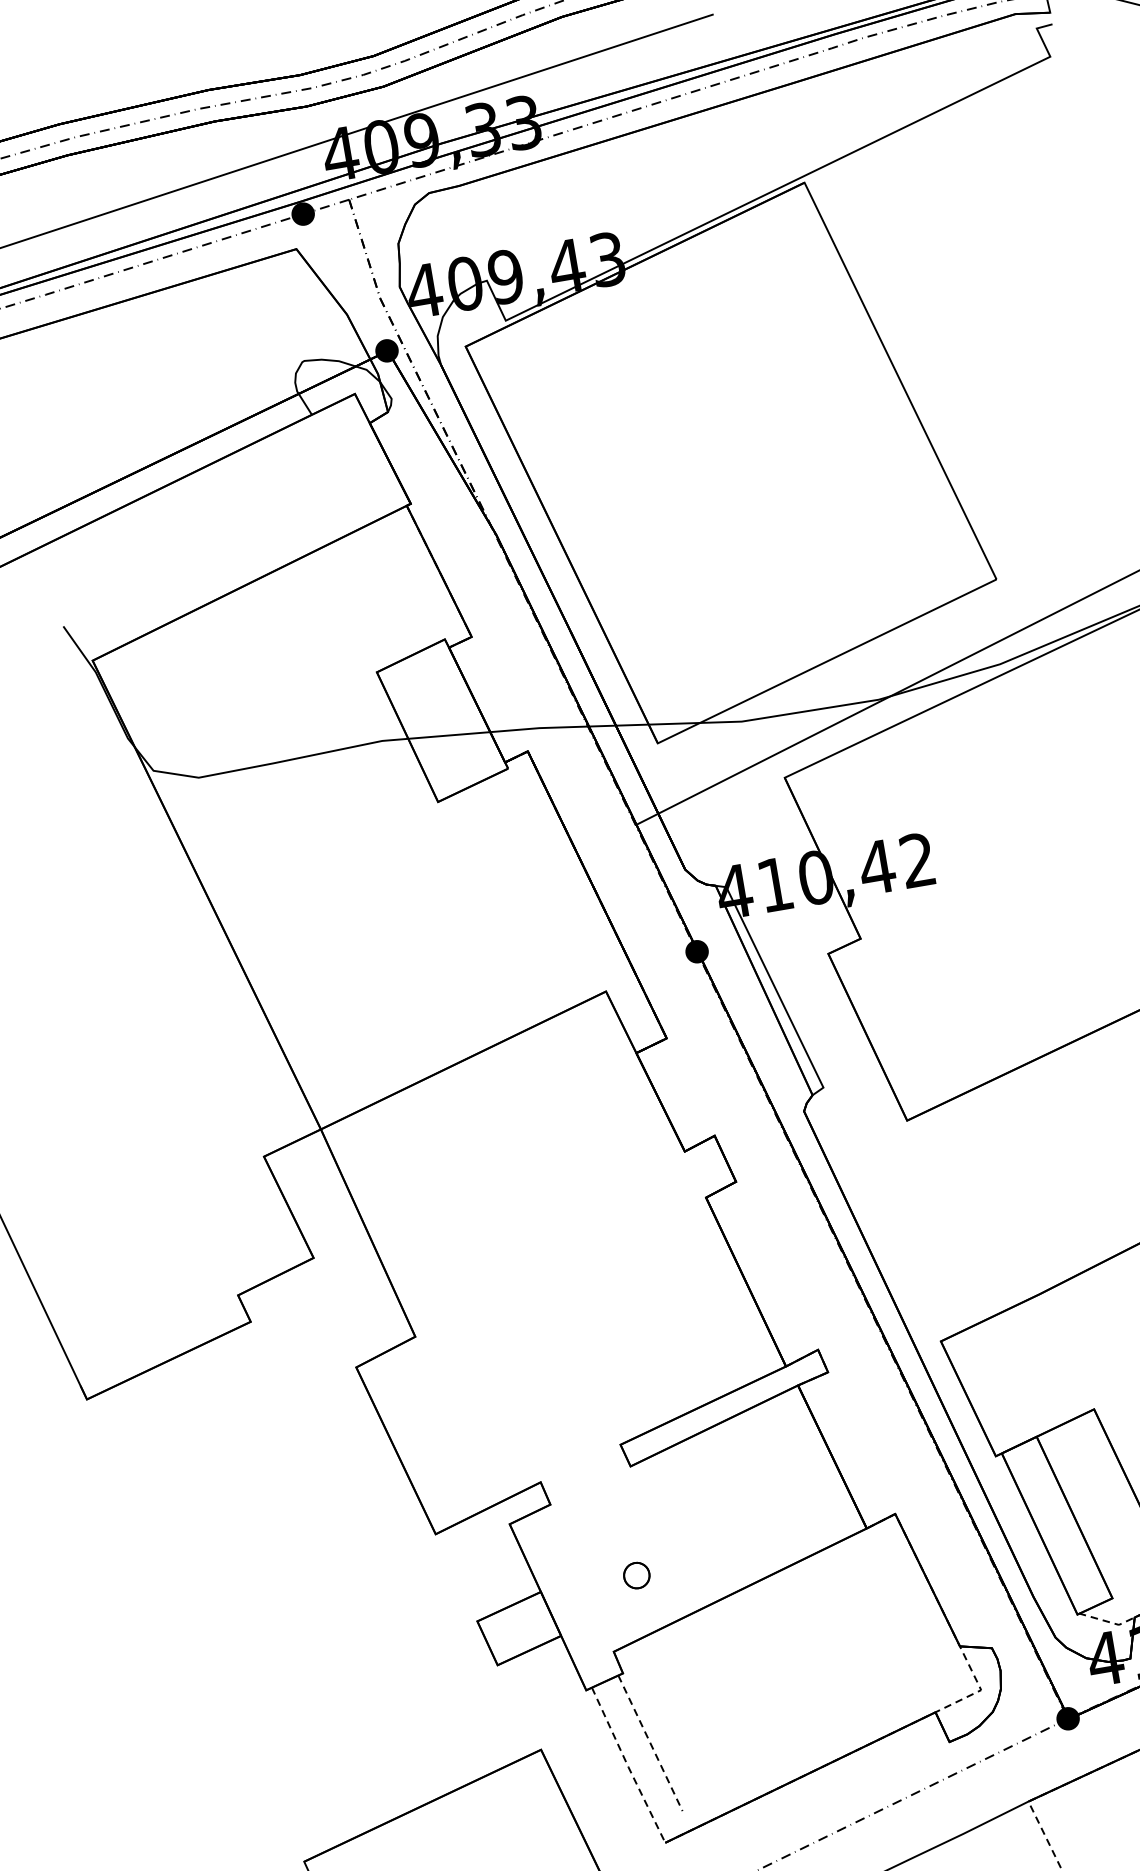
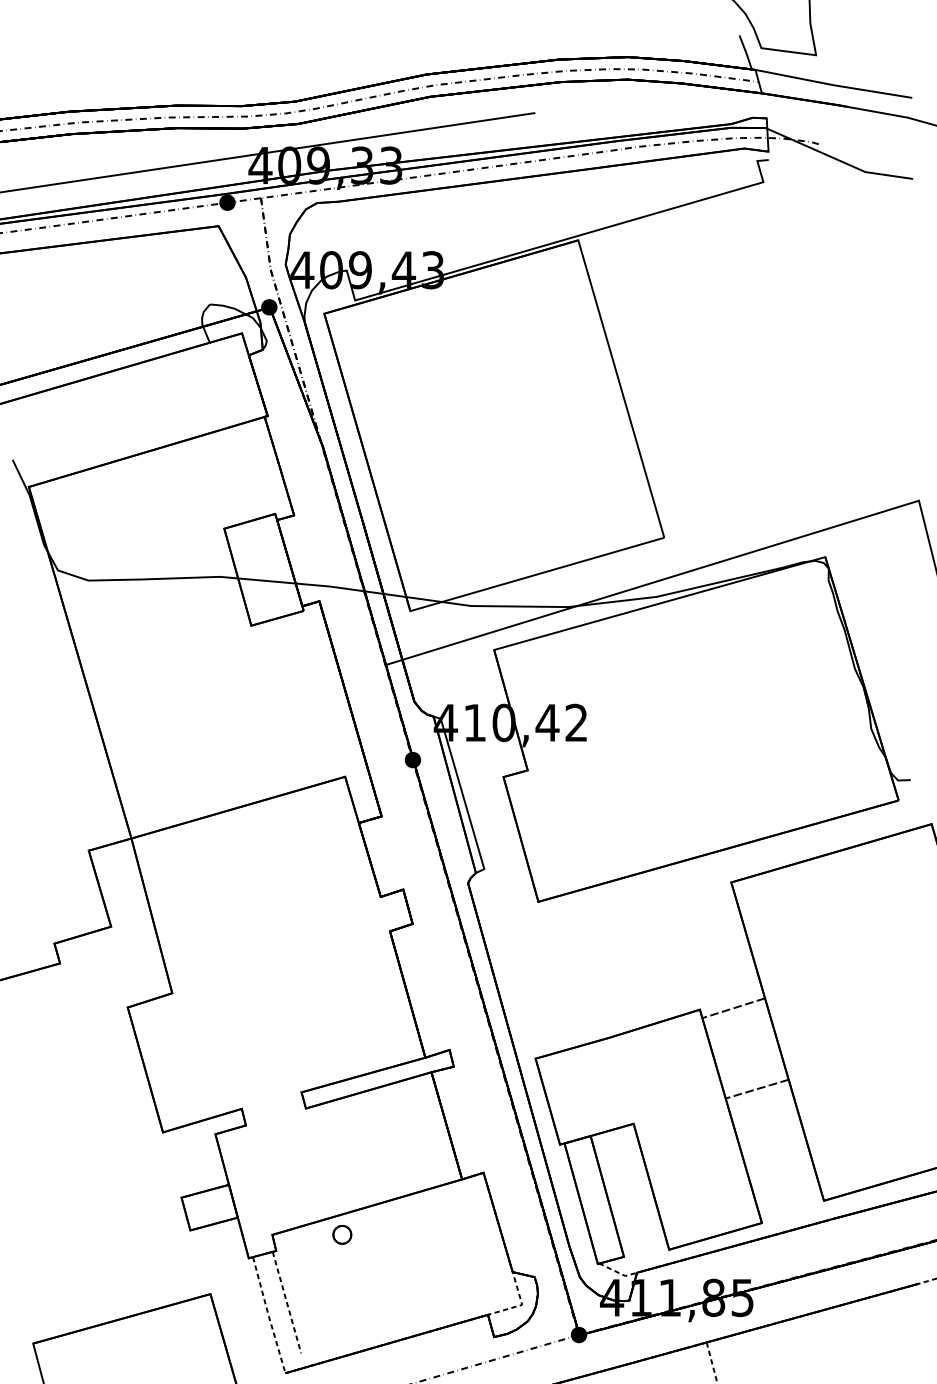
part: (636, 1575) -> (342, 1234), moved

